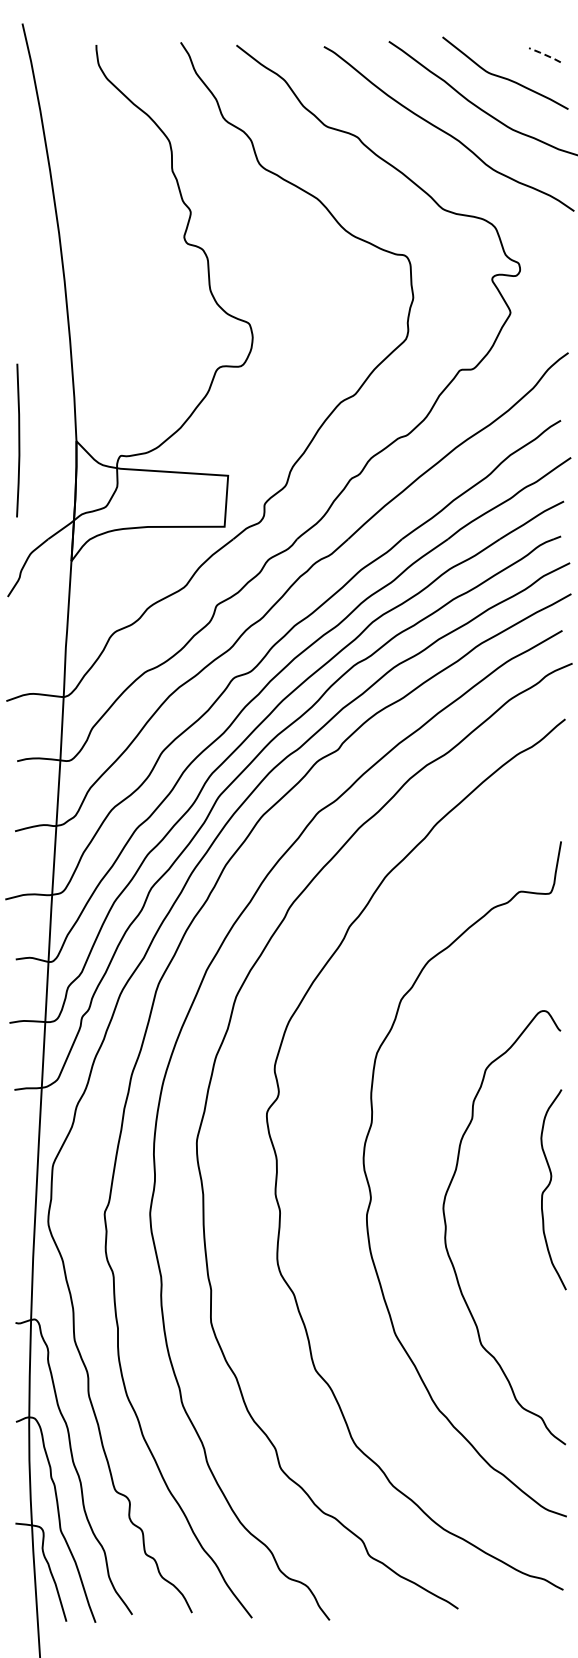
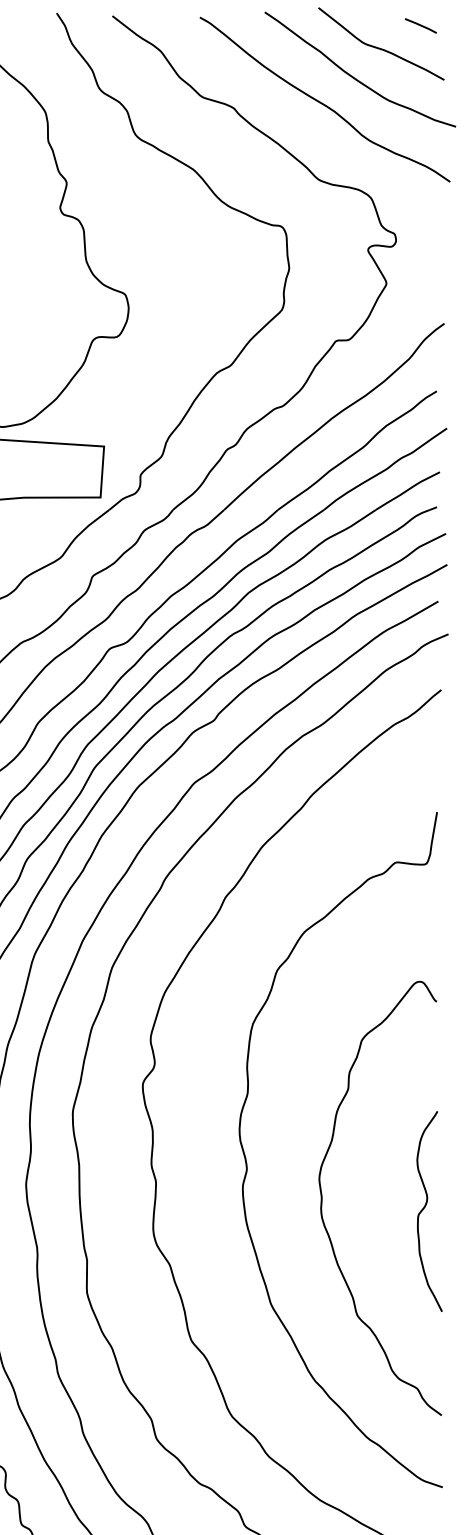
line: (545, 54) -> (421, 25), dashed -> solid
curve: (548, 1187) -> (424, 1209), moved

